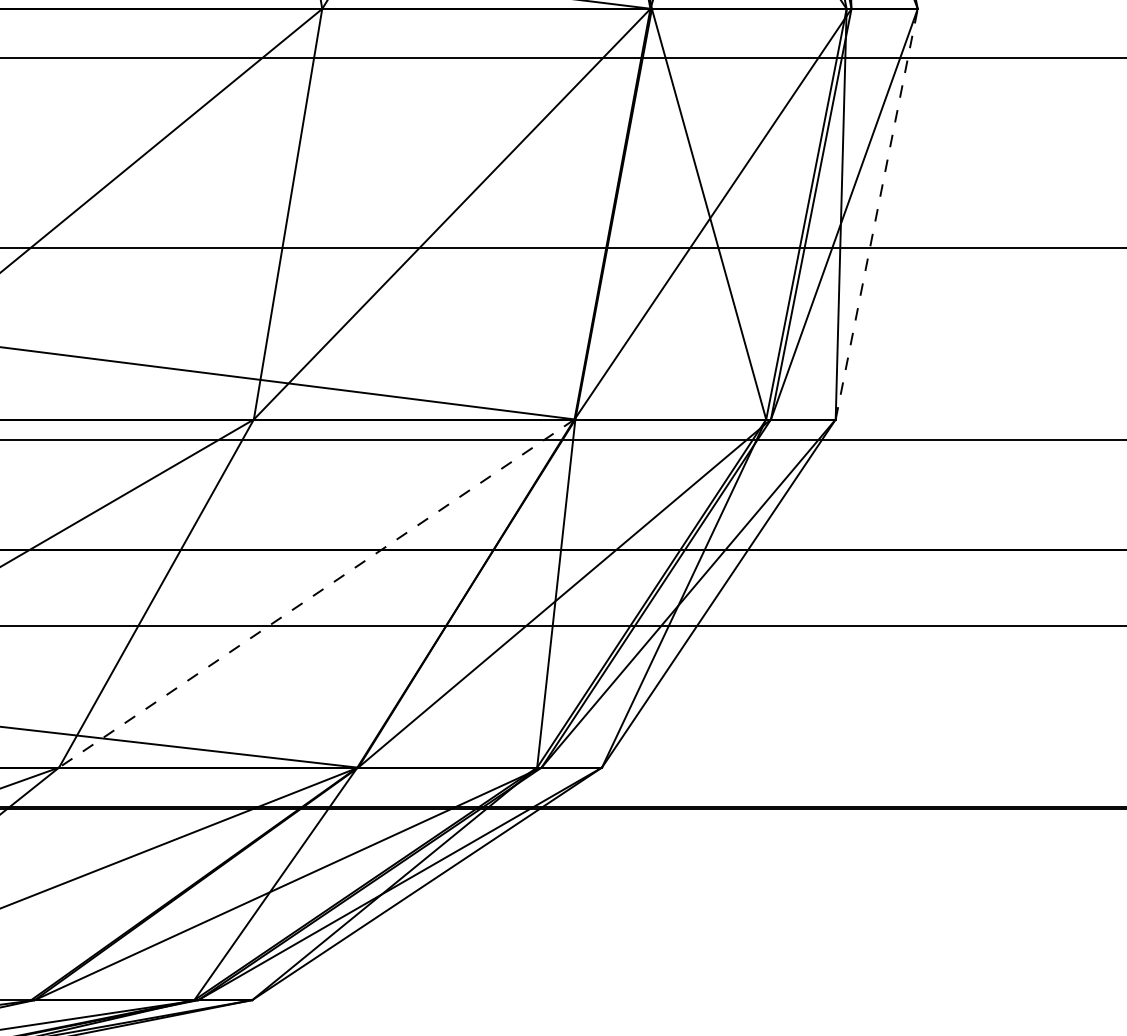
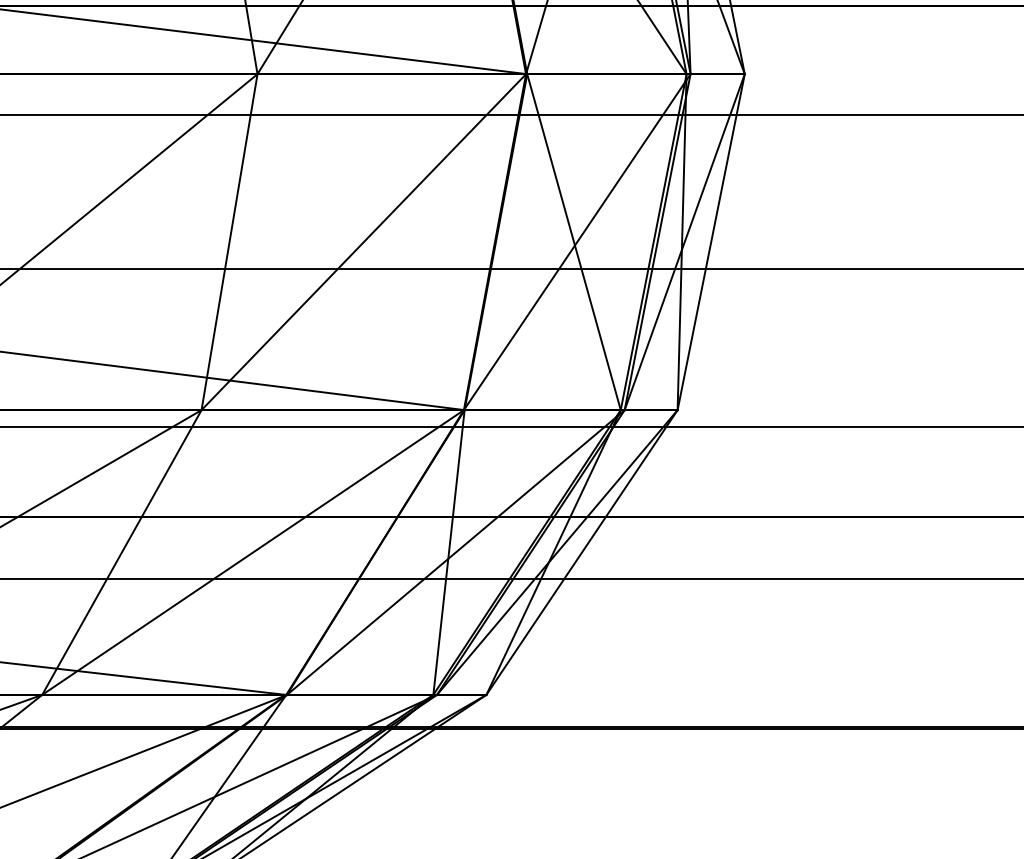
line: (877, 213) -> (711, 241), dashed -> solid
line: (316, 593) -> (252, 552), dashed -> solid

